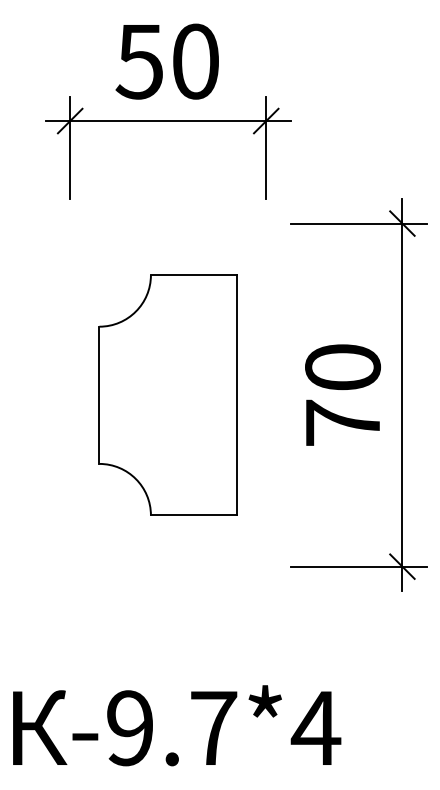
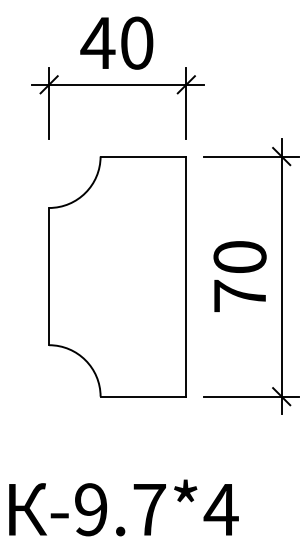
text: (139, 62) -> (97, 43), 50 -> 40
part: (167, 395) -> (117, 276), size x1.43

